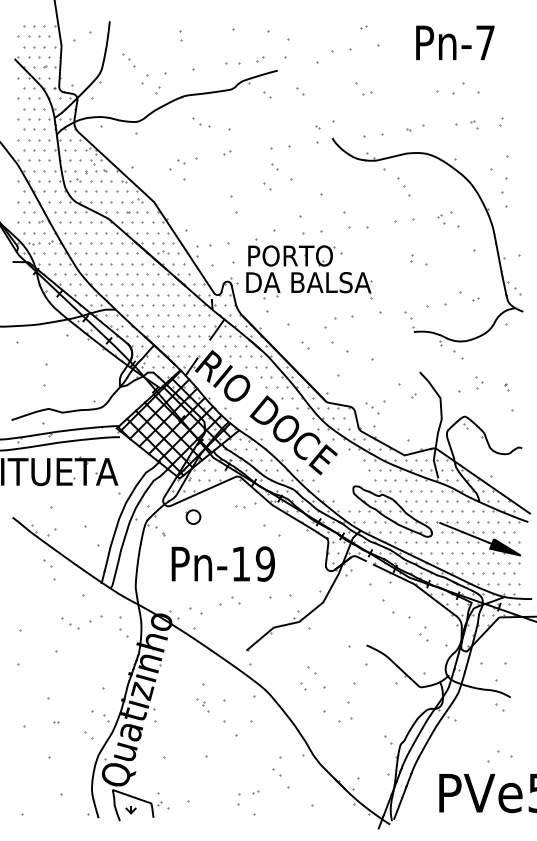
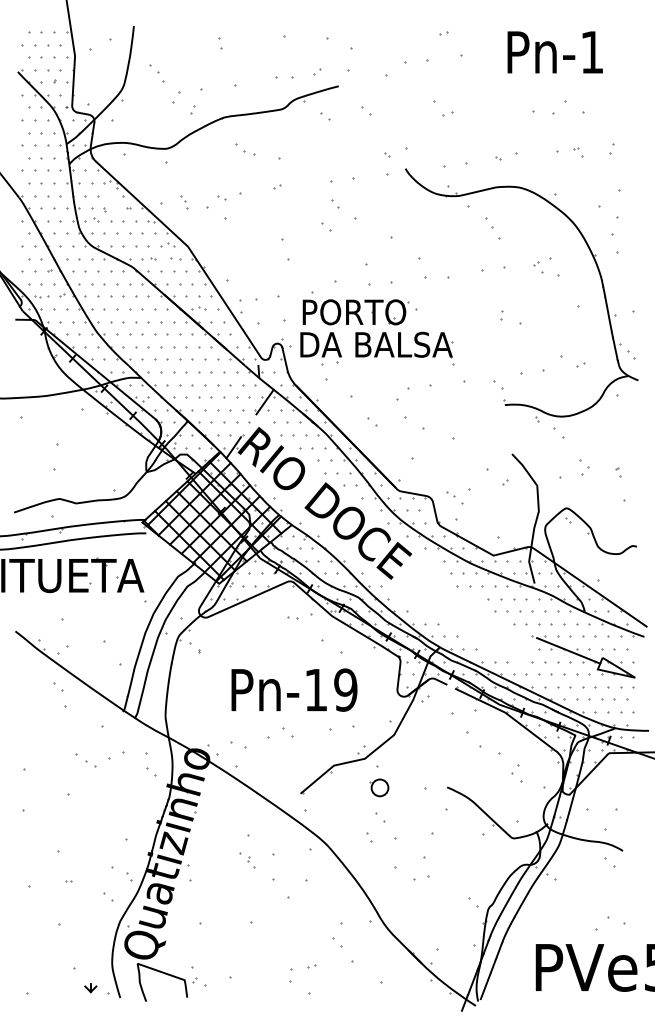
text: (485, 42) -> (592, 52), Pn-7 -> Pn-1
part: (93, 165) -> (184, 202), moved
part: (132, 212) -> (161, 259), size x1.6
part: (392, 514) -> (478, 627), removed
part: (193, 516) -> (379, 787), moved
fill: (505, 547) -> (616, 667), removed
text: (223, 563) -> (294, 689), moved
part: (130, 810) -> (90, 988), moved

